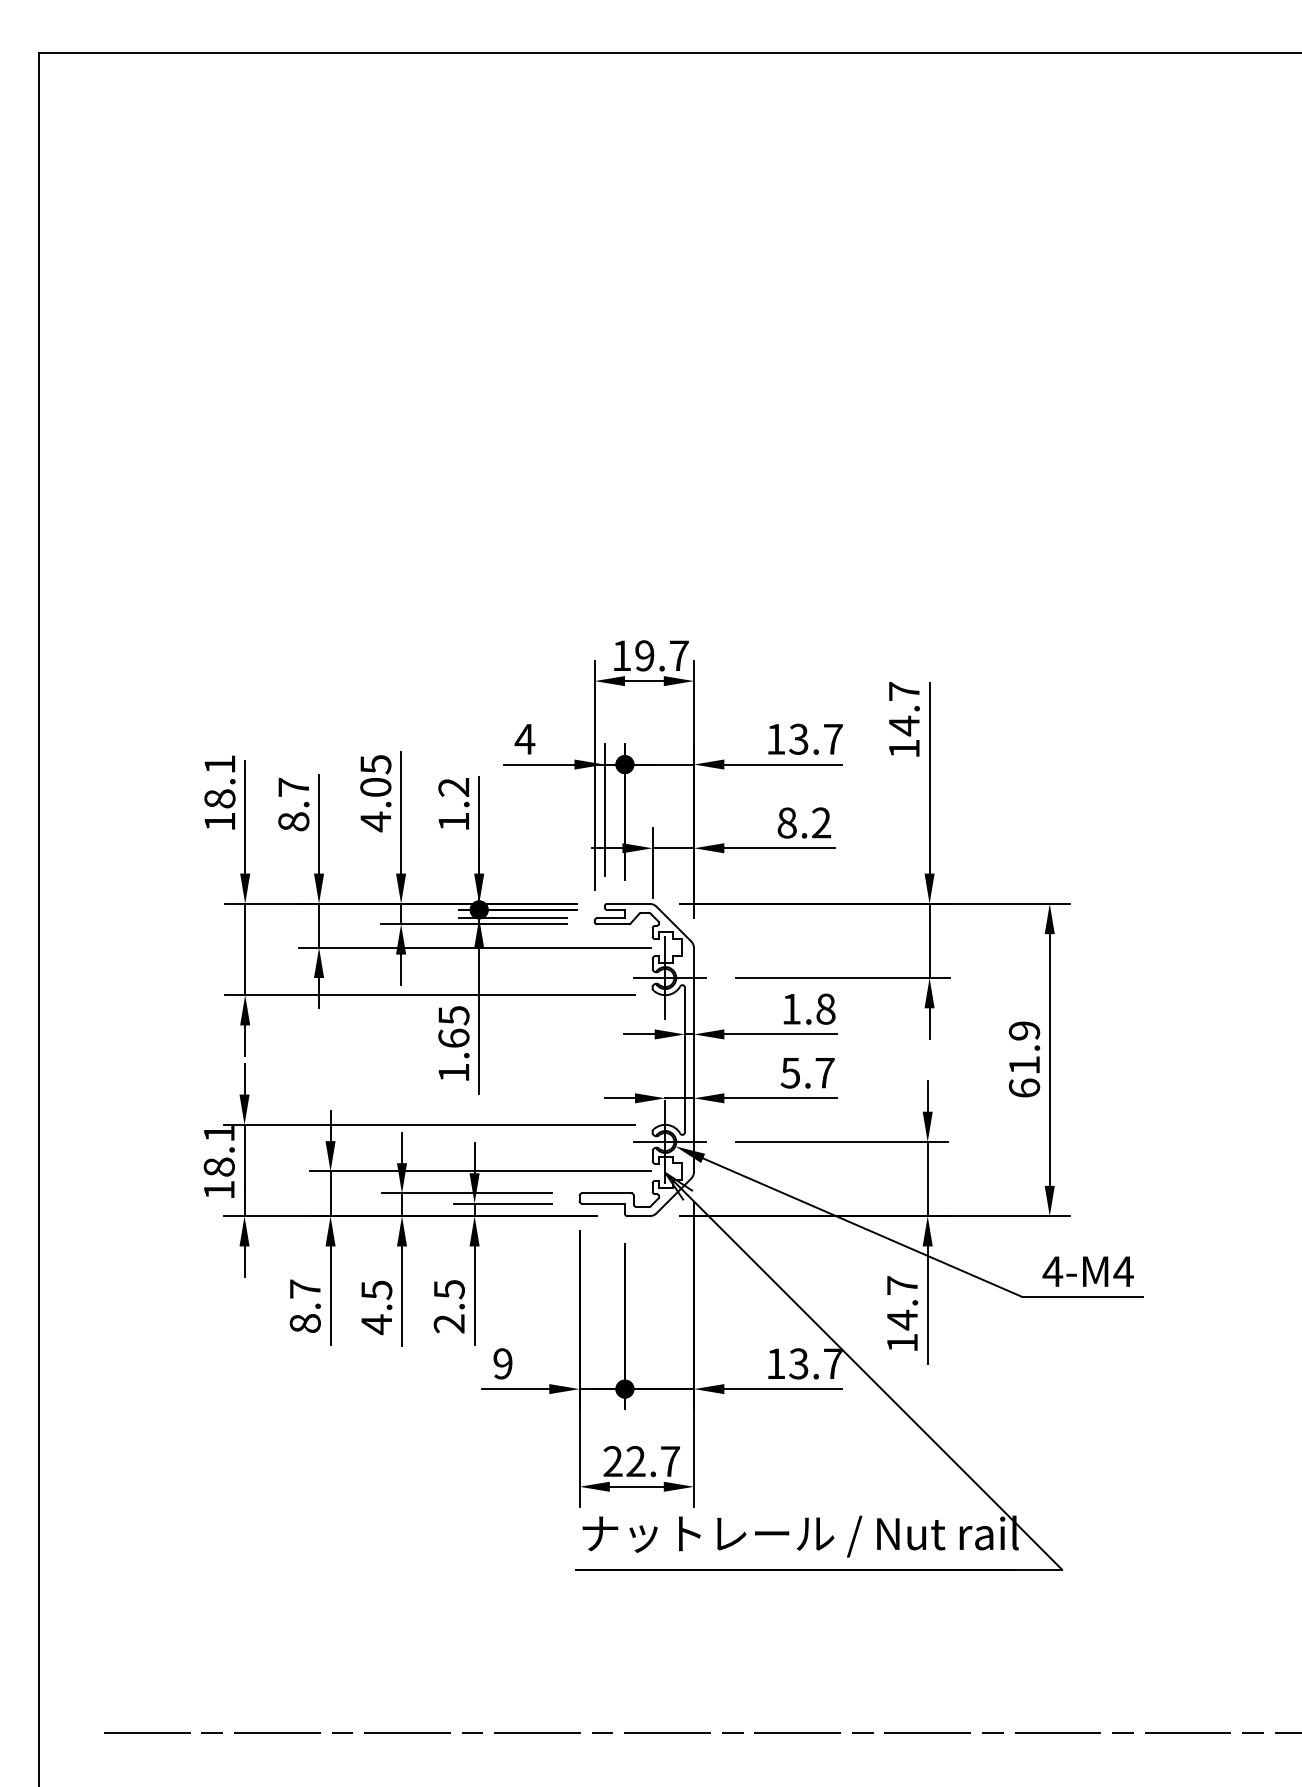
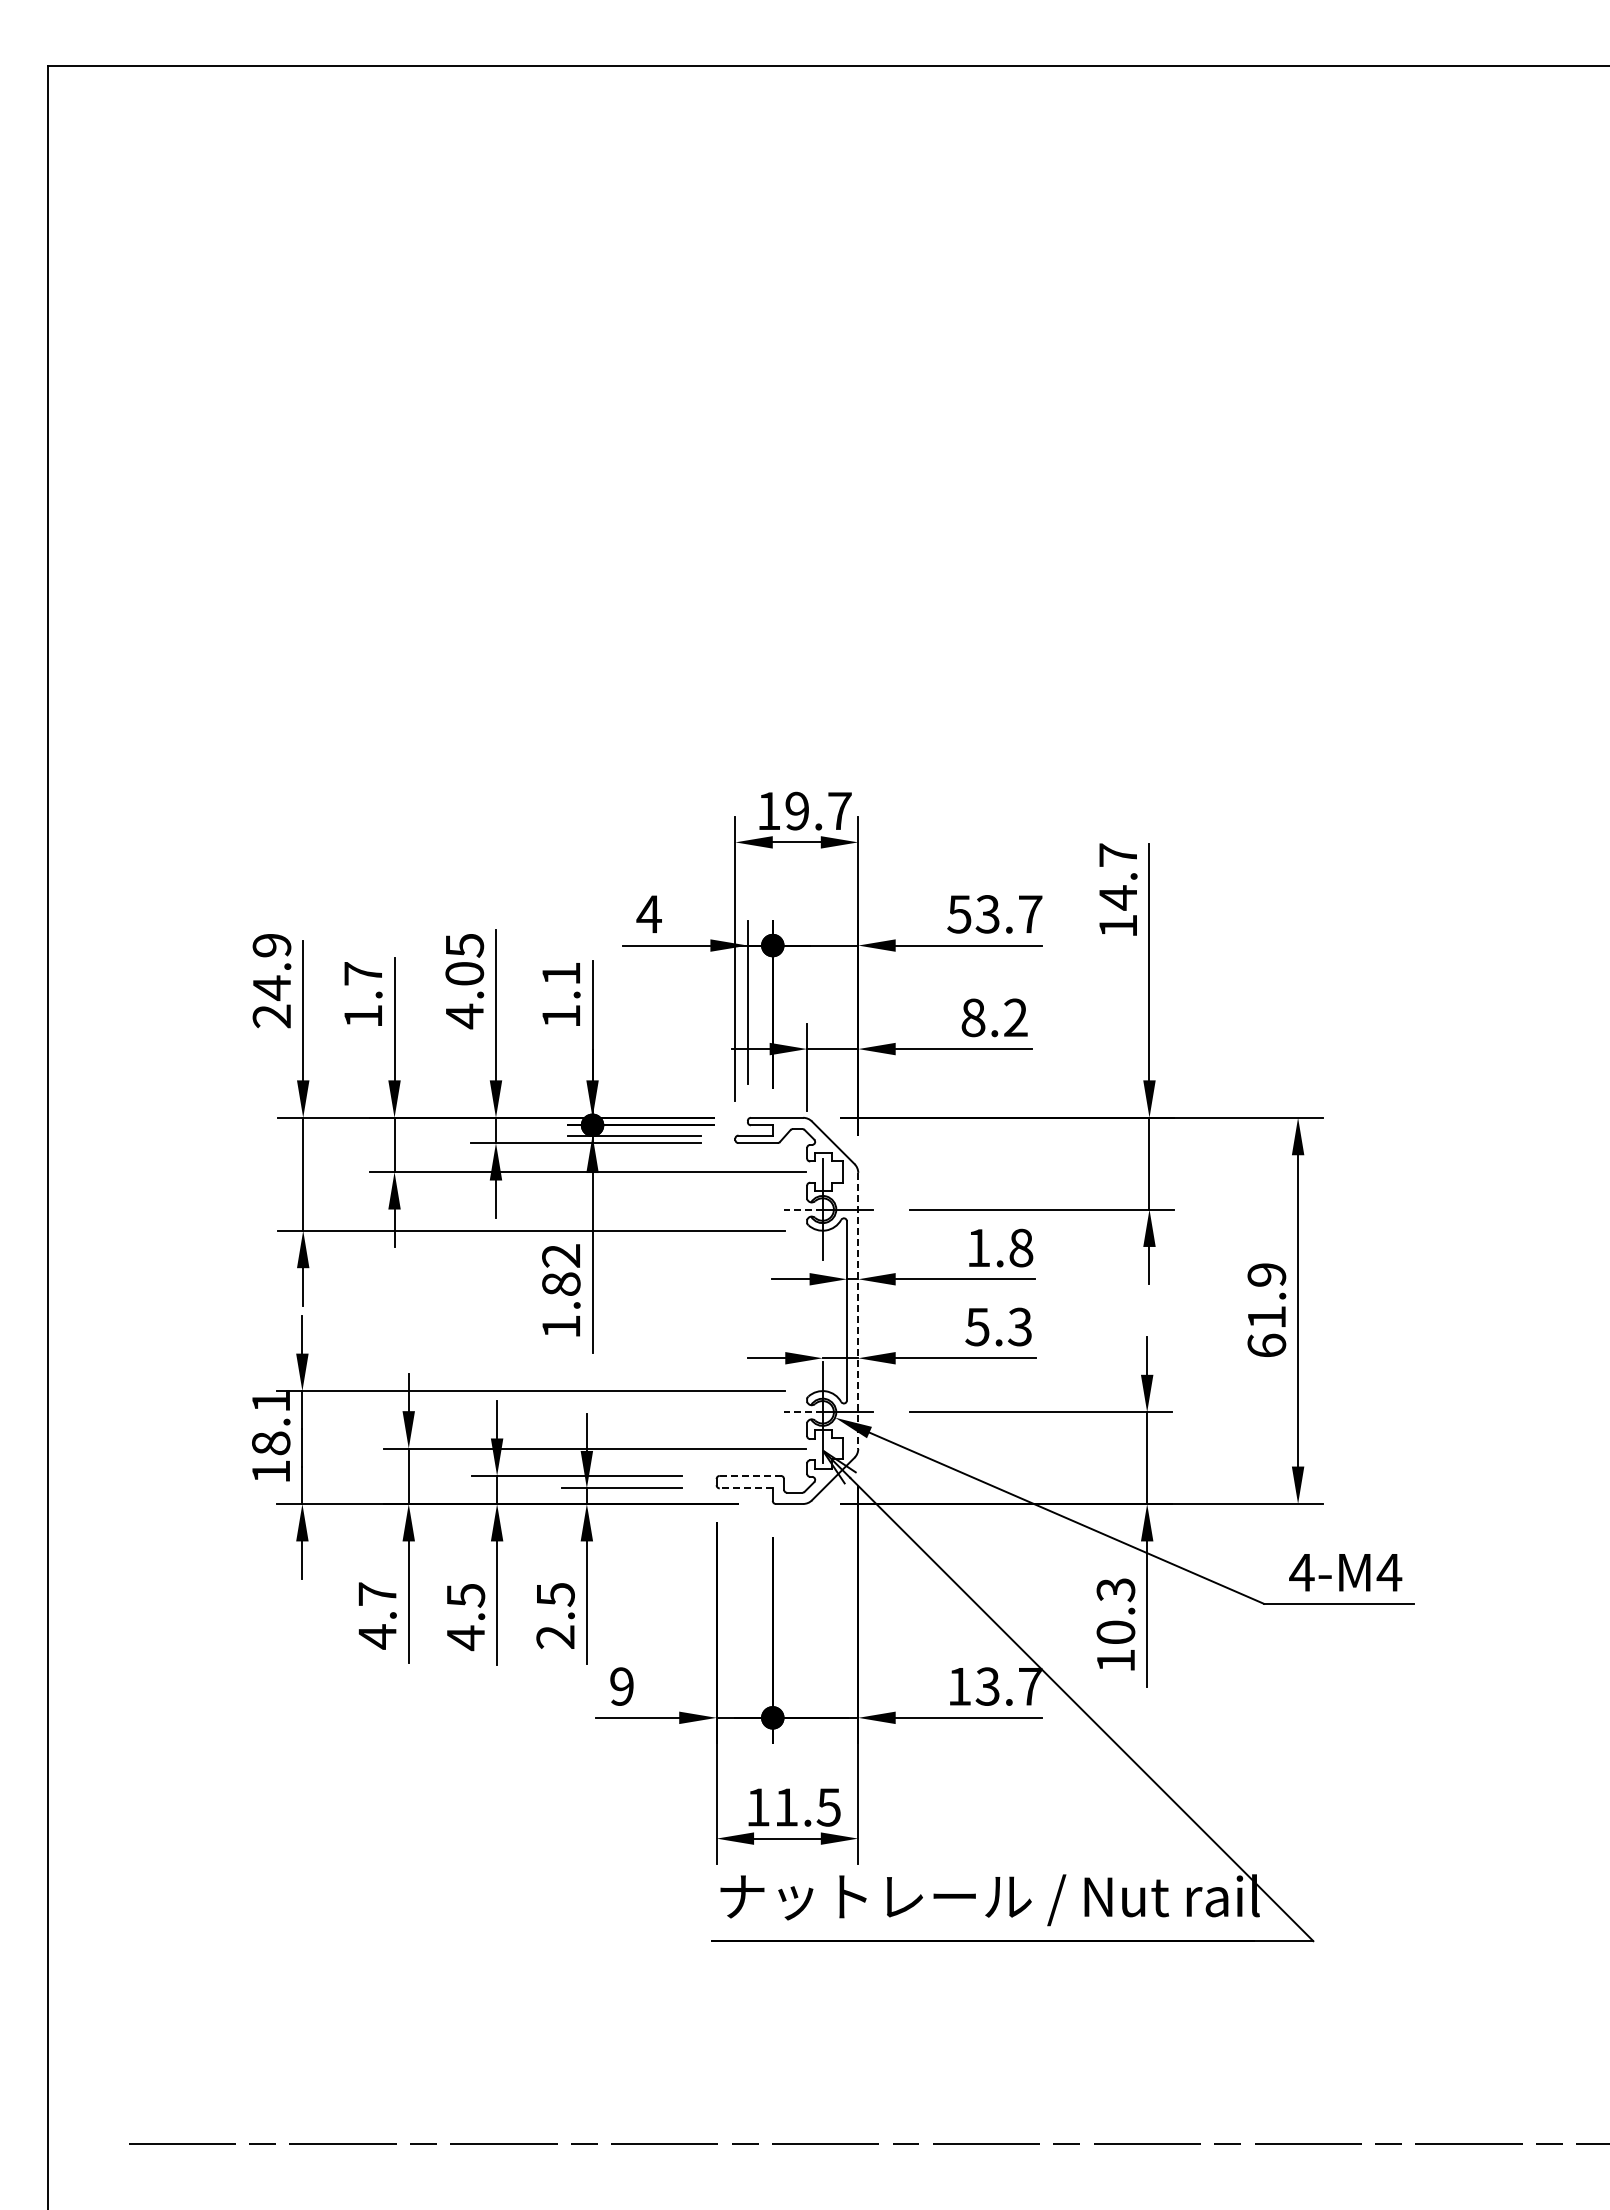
text: (775, 739) -> (959, 914), 13.7 -> 53.7
text: (453, 787) -> (560, 973), 1.2 -> 1.1
text: (219, 793) -> (271, 981), 18.1 -> 24.9
text: (293, 821) -> (363, 1016), 8.7 -> 1.7
line: (648, 978) -> (802, 1209), solid -> dashed
text: (454, 1026) -> (561, 1269), 1.65 -> 1.82
line: (694, 1060) -> (858, 1311), solid -> dashed
text: (825, 1072) -> (1020, 1326), 5.7 -> 5.3
line: (648, 1142) -> (802, 1412), solid -> dashed
line: (606, 1193) -> (750, 1475), solid -> dashed
line: (603, 1203) -> (746, 1488), solid -> dashed
text: (902, 1303) -> (1115, 1611), 14.7 -> 10.3
text: (305, 1323) -> (377, 1636), 8.7 -> 4.7
text: (641, 1461) -> (793, 1807), 22.7 -> 11.5

